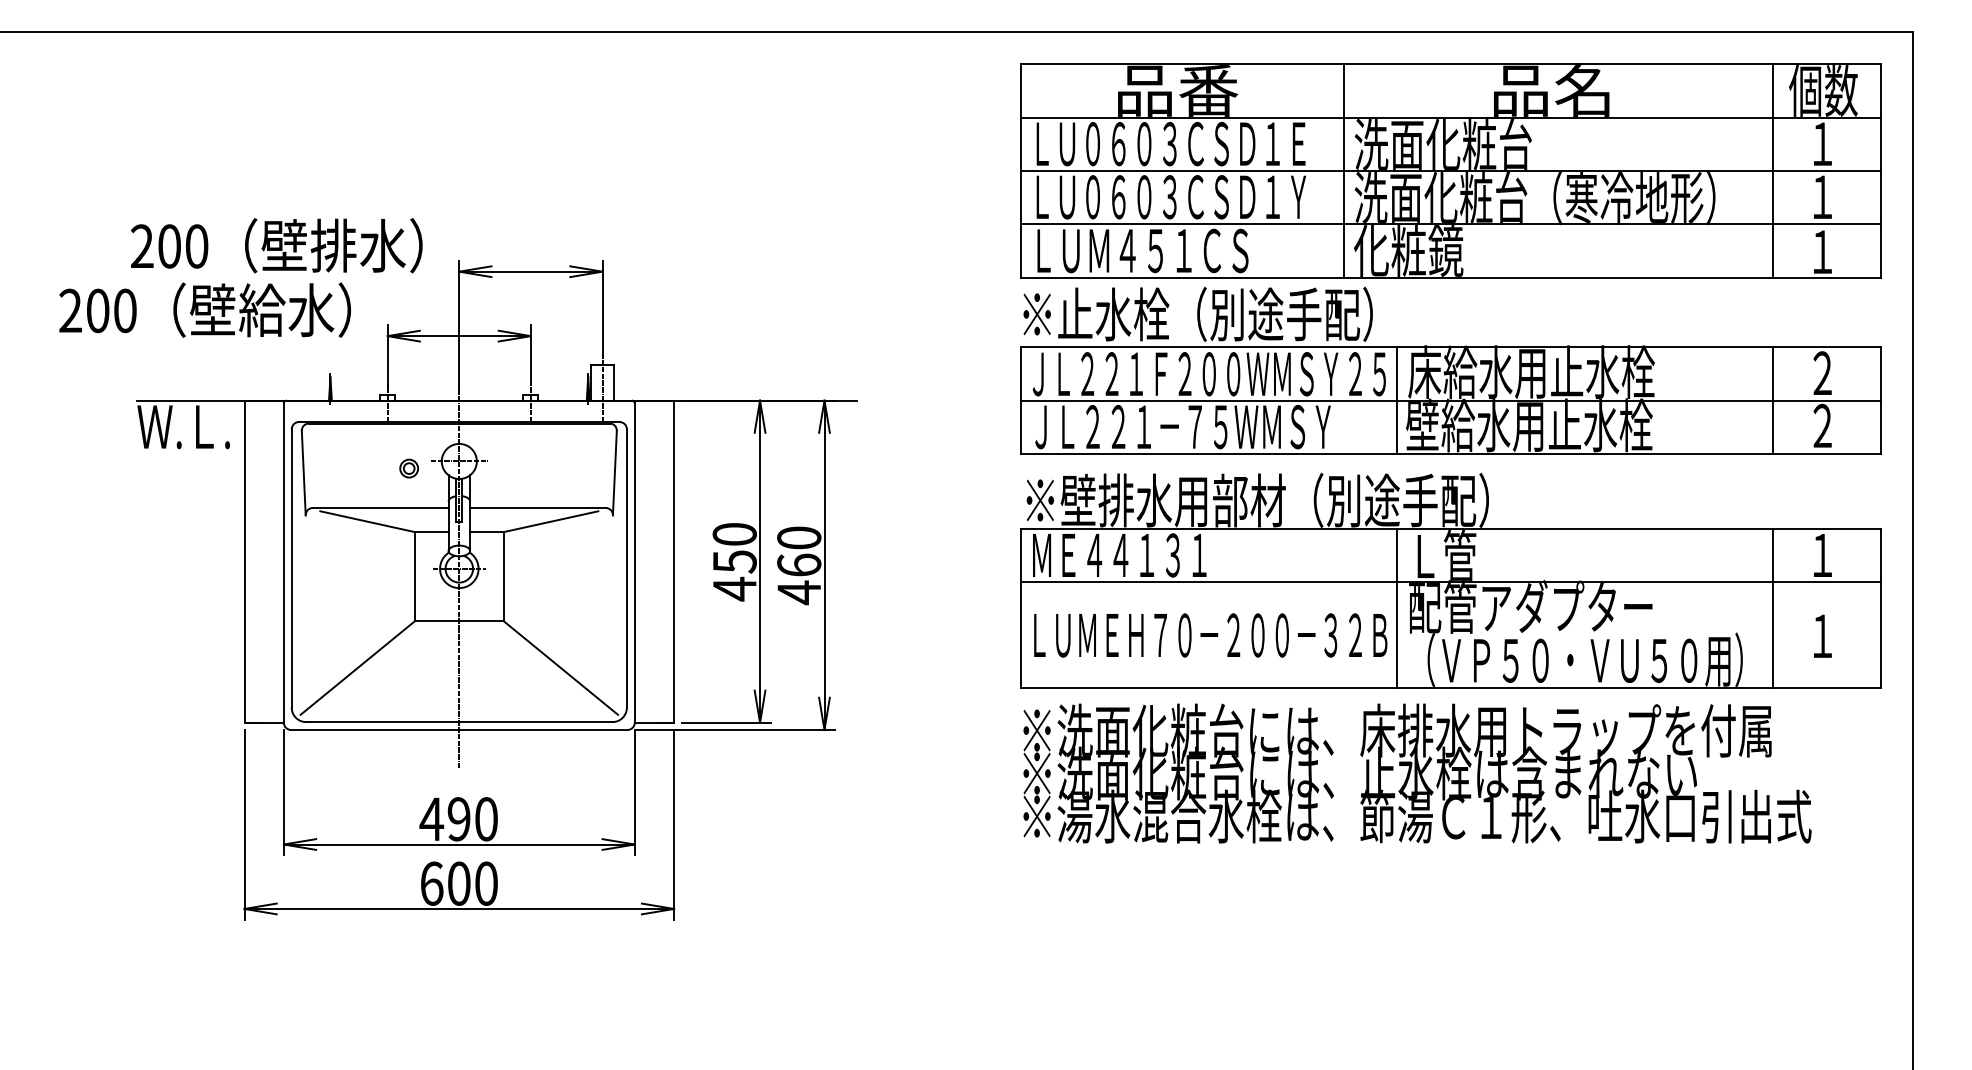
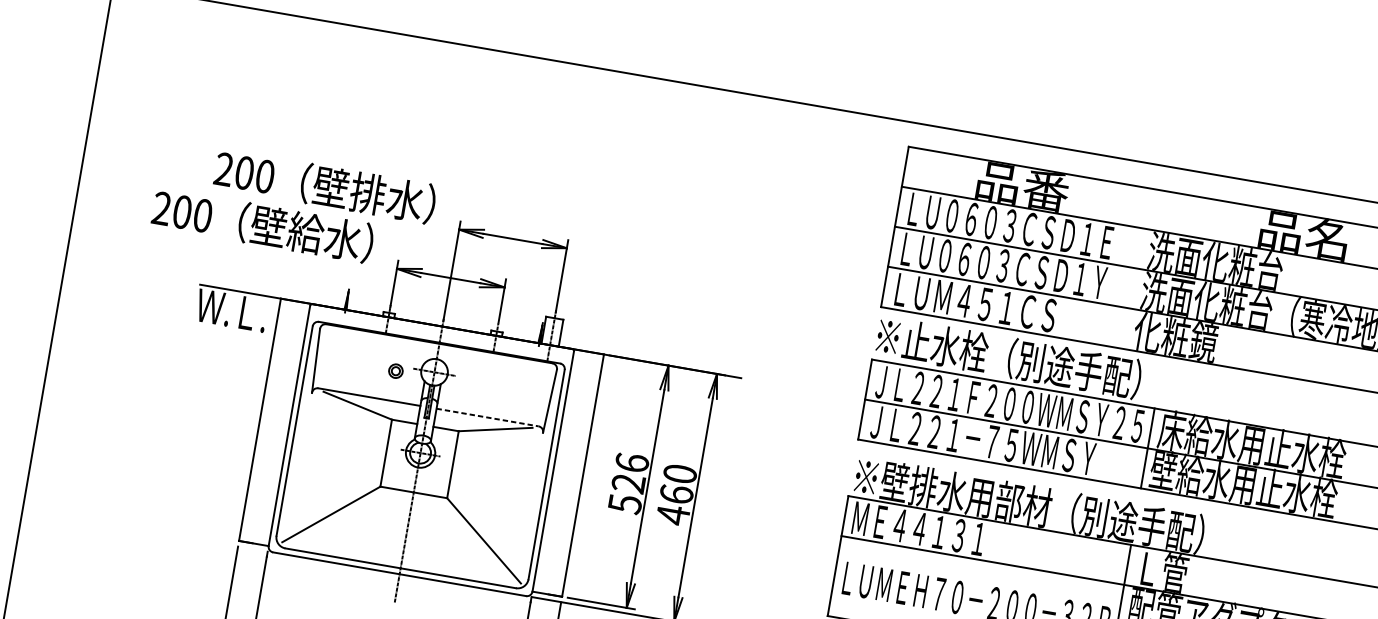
line: (1343, 170) -> (1137, 268), removed
line: (537, 507) -> (487, 417), solid -> dashed
text: (734, 561) -> (628, 483), 450 -> 526

